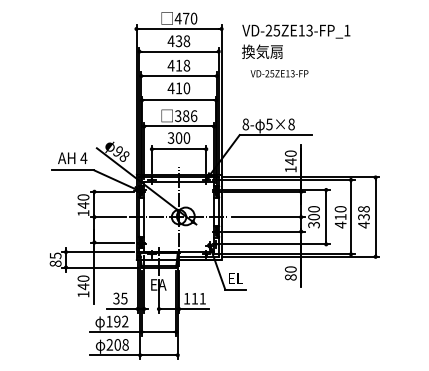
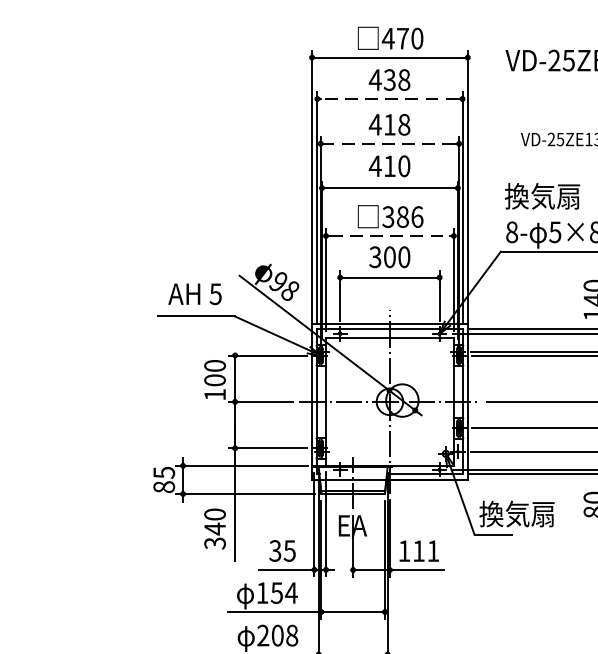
line: (178, 51) -> (388, 98), solid -> dashed
text: (262, 51) -> (542, 195), moved
line: (179, 76) -> (390, 144), solid -> dashed
line: (179, 126) -> (390, 236), solid -> dashed
text: (83, 158) -> (215, 294), 4 -> 5
text: (83, 204) -> (215, 378), 140 -> 100
text: (248, 278) -> (516, 514), EL -> 換気扇
text: (83, 294) -> (215, 543), 140 -> 340
text: (121, 321) -> (284, 592), 192 -> 154

